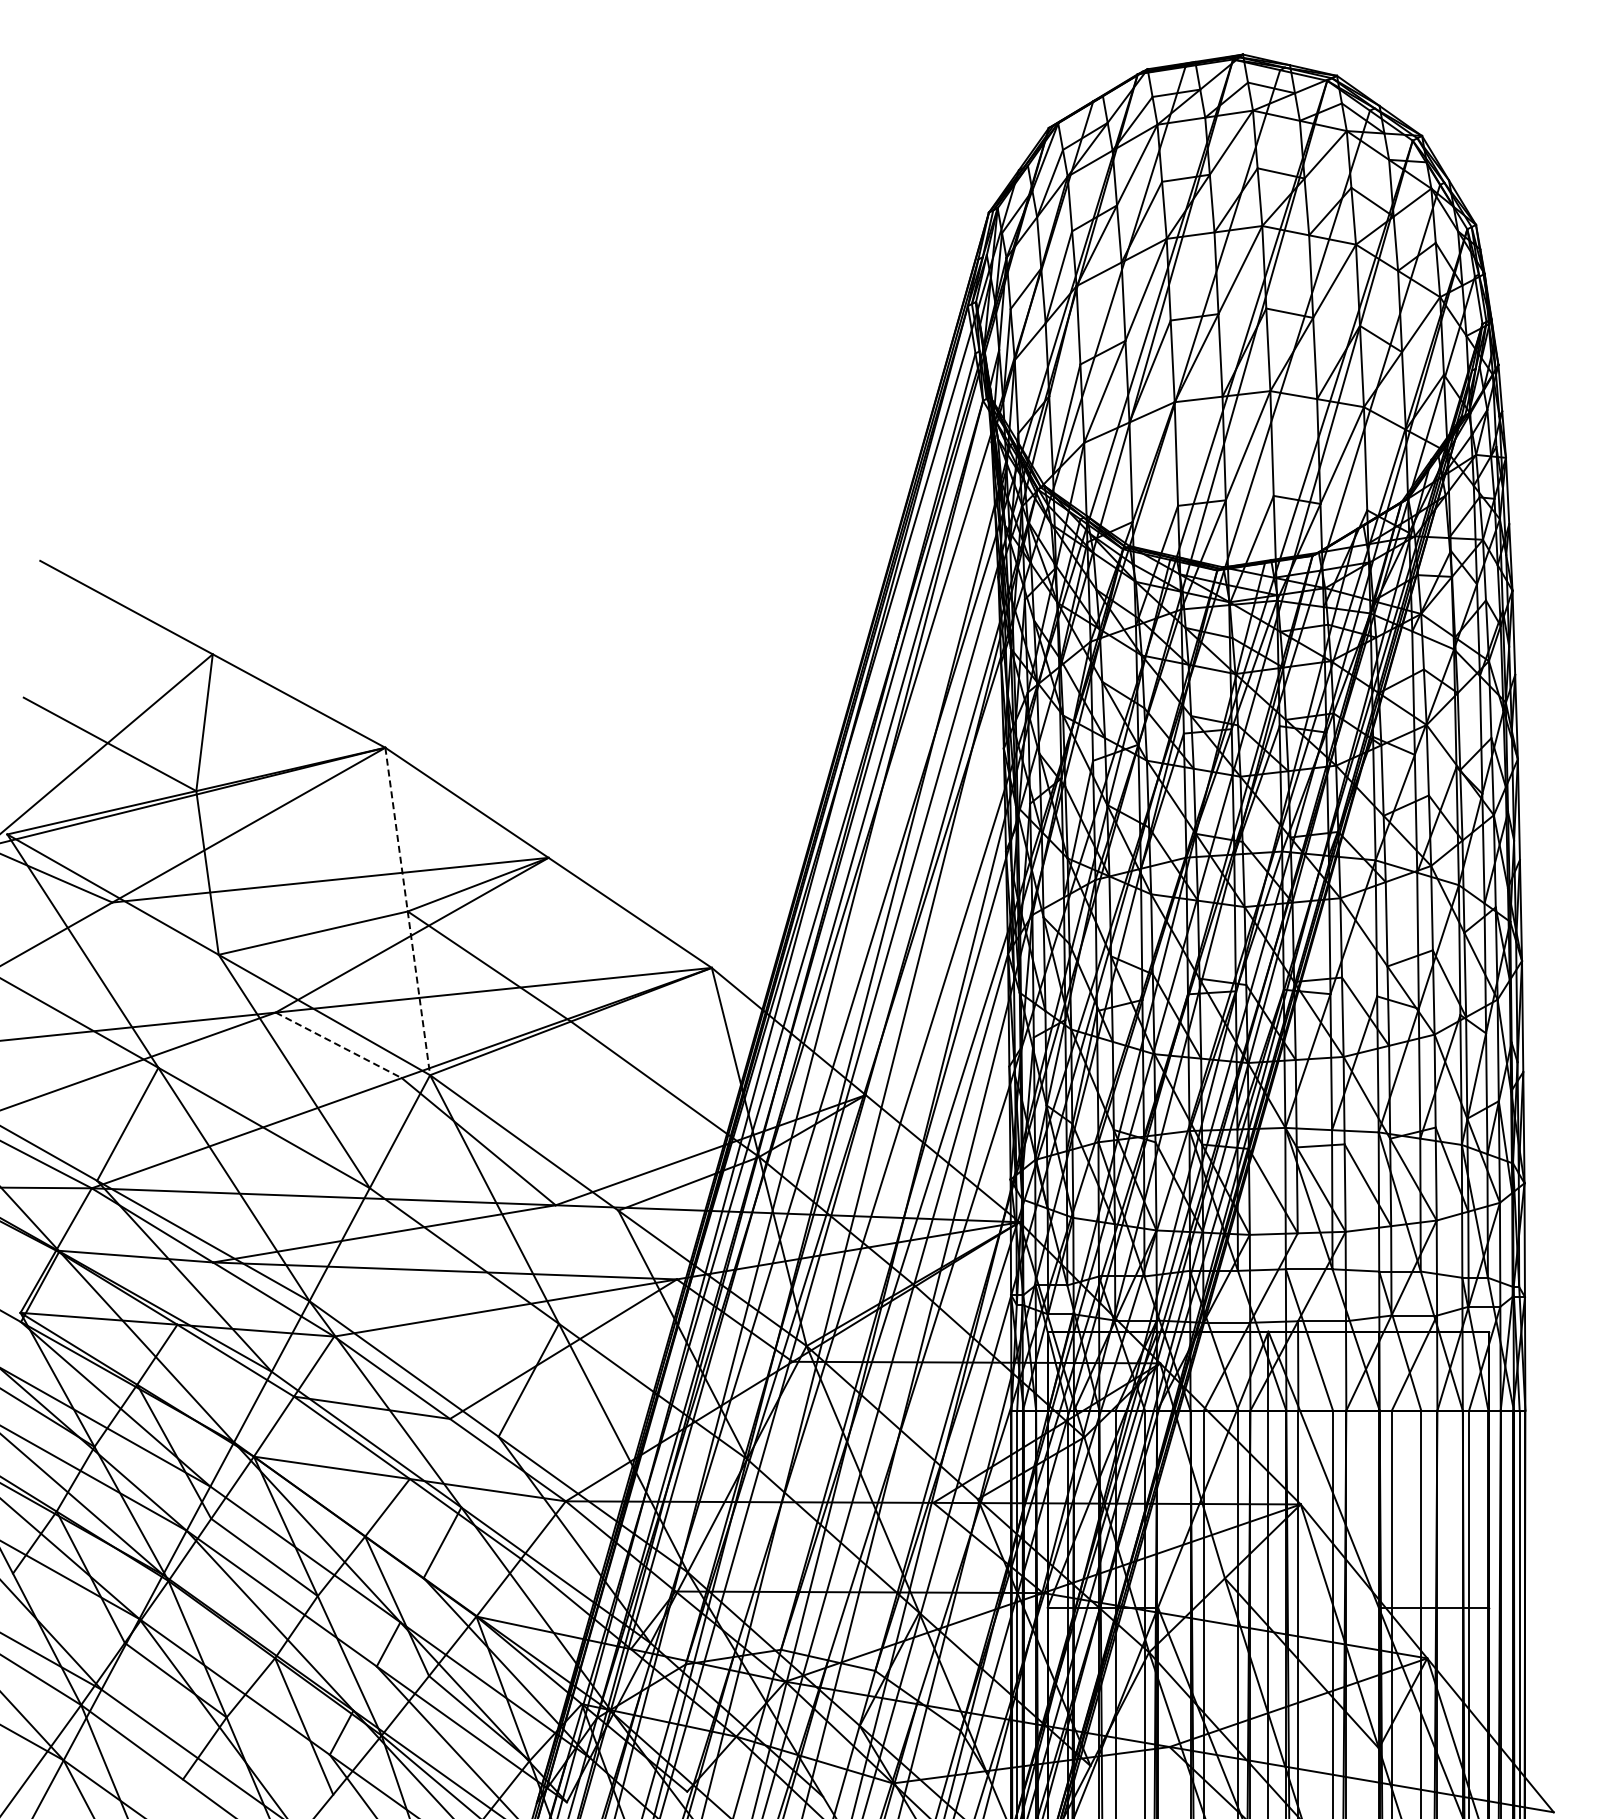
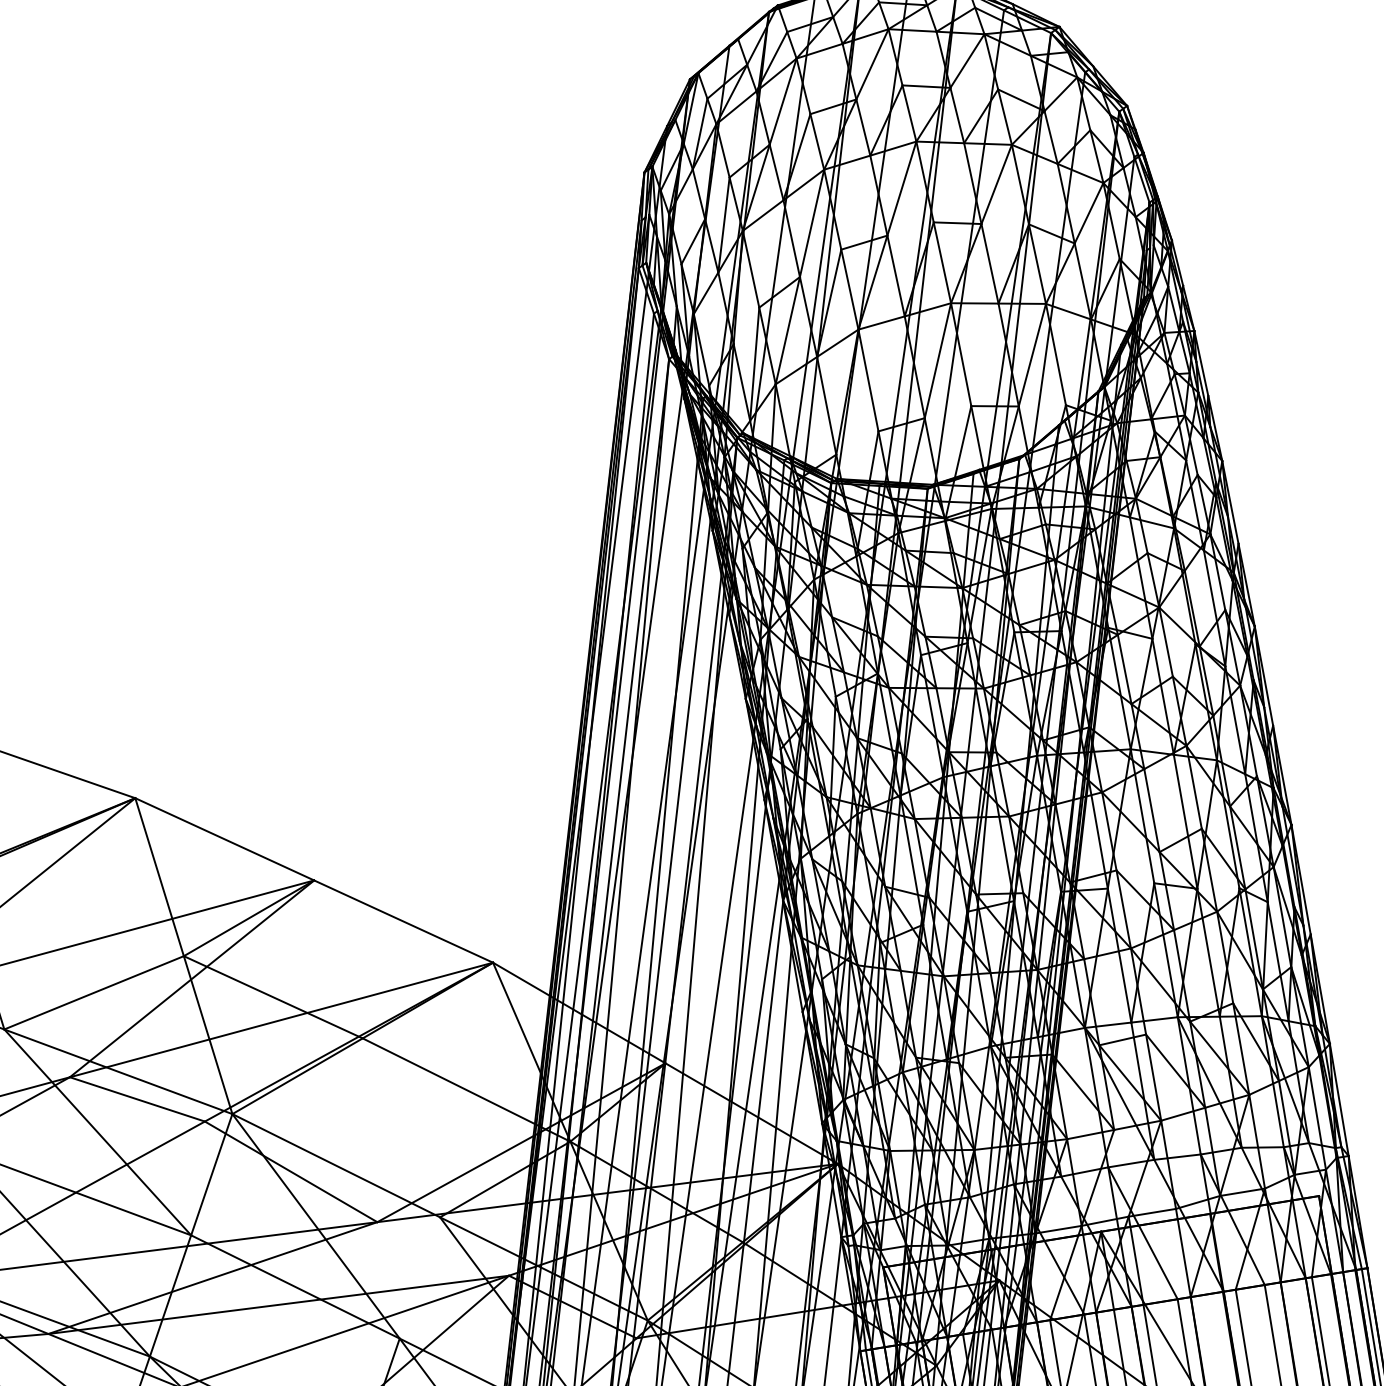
line: (407, 911) -> (183, 956), dashed -> solid
line: (339, 1045) -> (138, 1099), dashed -> solid

